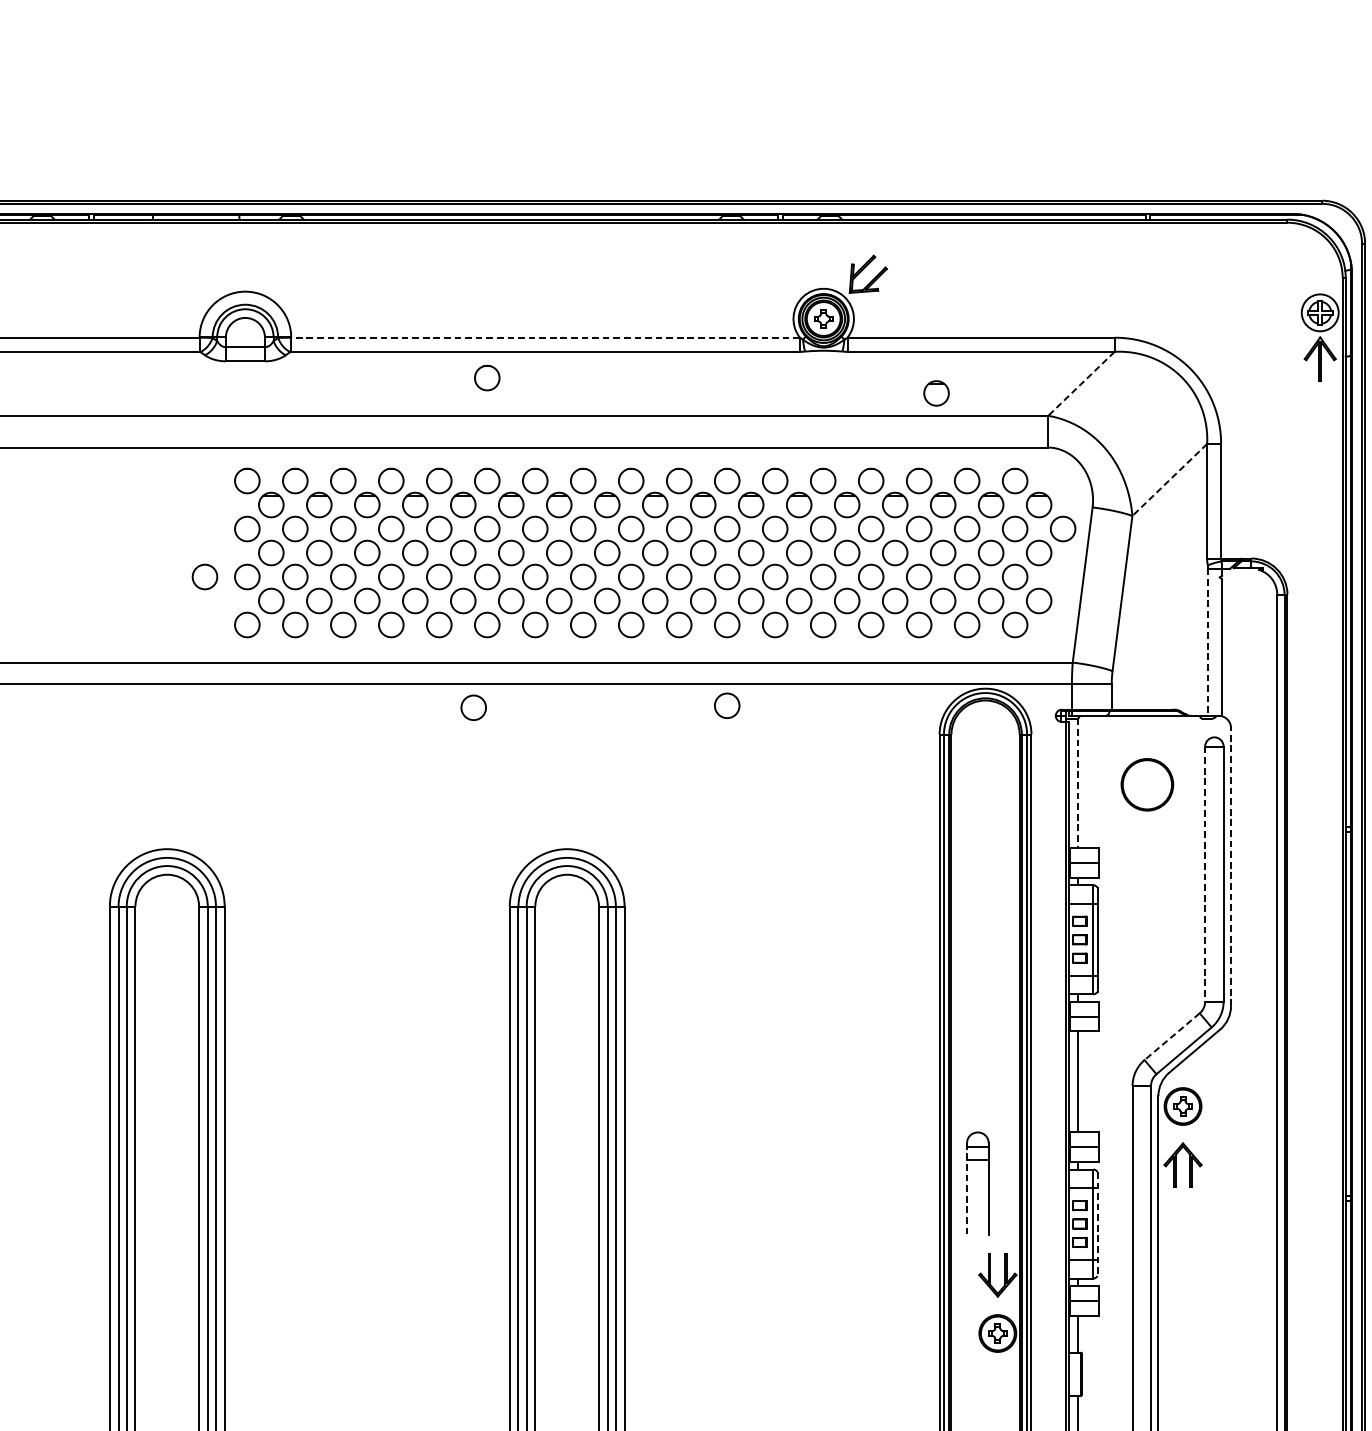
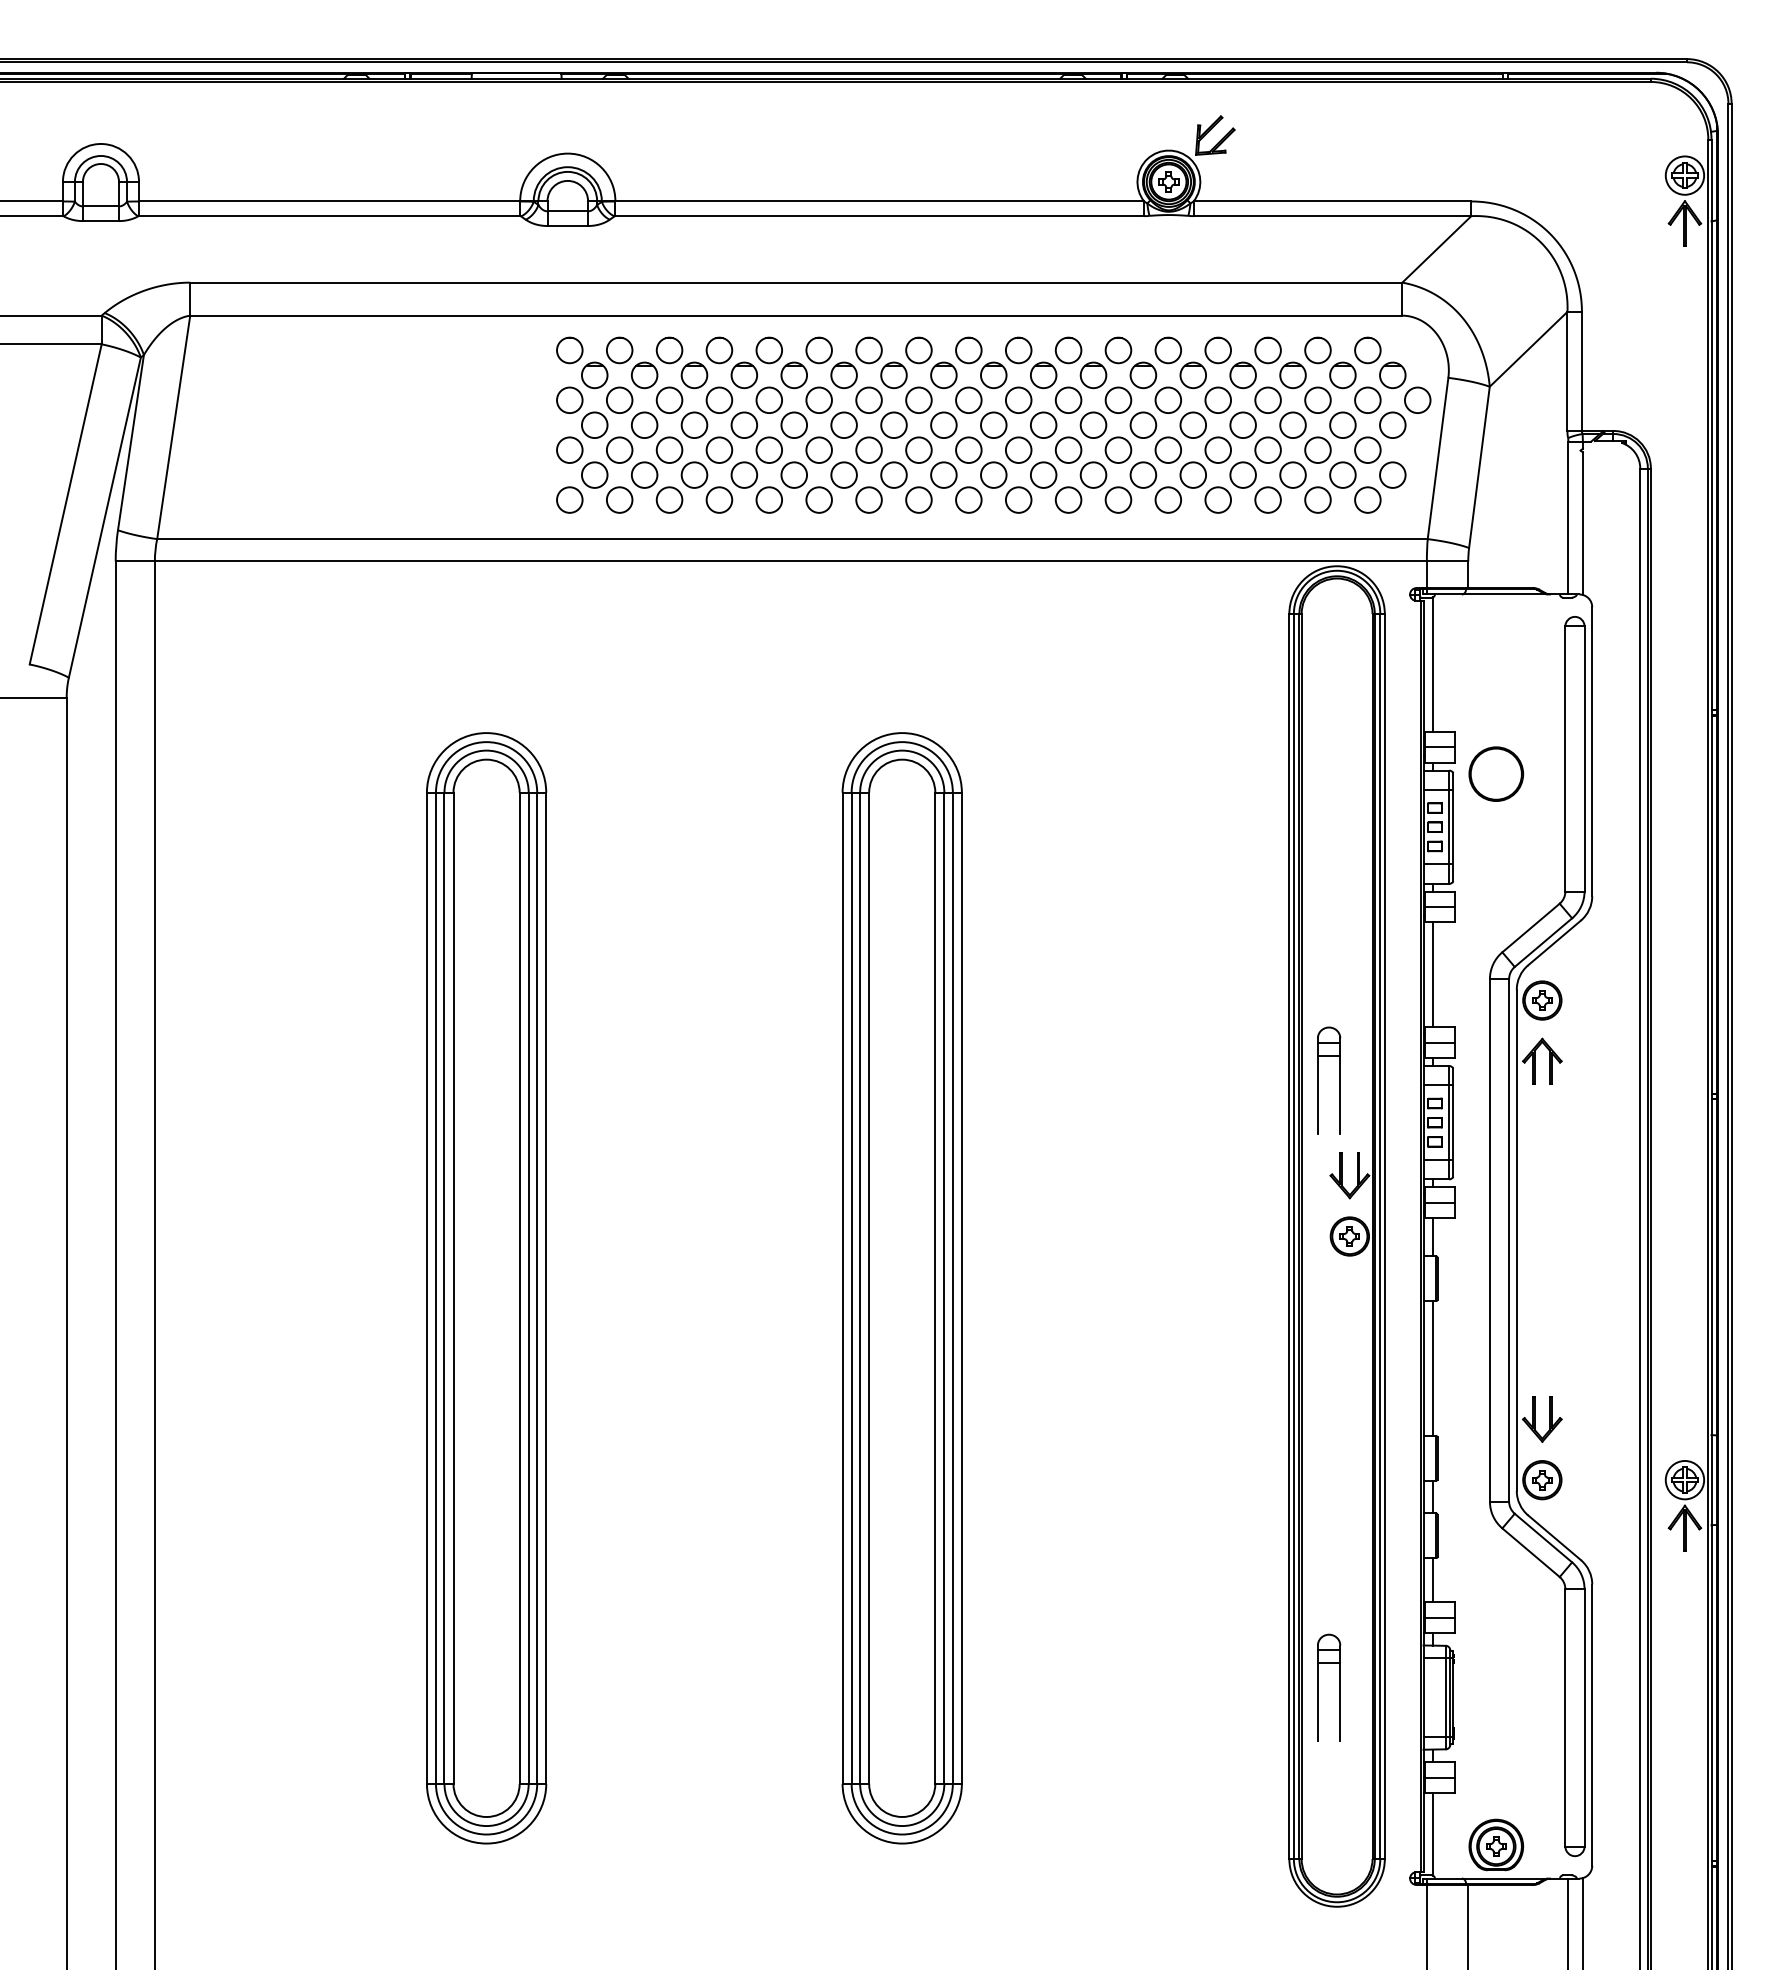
line: (545, 337) -> (879, 201), dashed -> solid
part: (486, 378) -> (818, 243), removed
line: (1081, 383) -> (1436, 249), dashed -> solid
part: (935, 393) -> (1285, 259), removed
line: (1169, 480) -> (1528, 349), dashed -> solid
circle: (204, 576) -> (525, 449), removed
line: (1208, 642) -> (1568, 518), dashed -> solid
circle: (727, 705) -> (1068, 583), removed
circle: (473, 707) -> (804, 585), removed
line: (1078, 784) -> (1433, 665), dashed -> solid
part: (1147, 784) -> (1496, 773), moved
line: (1231, 866) -> (1592, 751), dashed -> solid
line: (1205, 873) -> (1565, 758), dashed -> solid
line: (1172, 1037) -> (1531, 928), dashed -> solid
line: (966, 1189) -> (1317, 1086), dashed -> solid
line: (1097, 1224) -> (1453, 1123), dashed -> solid

